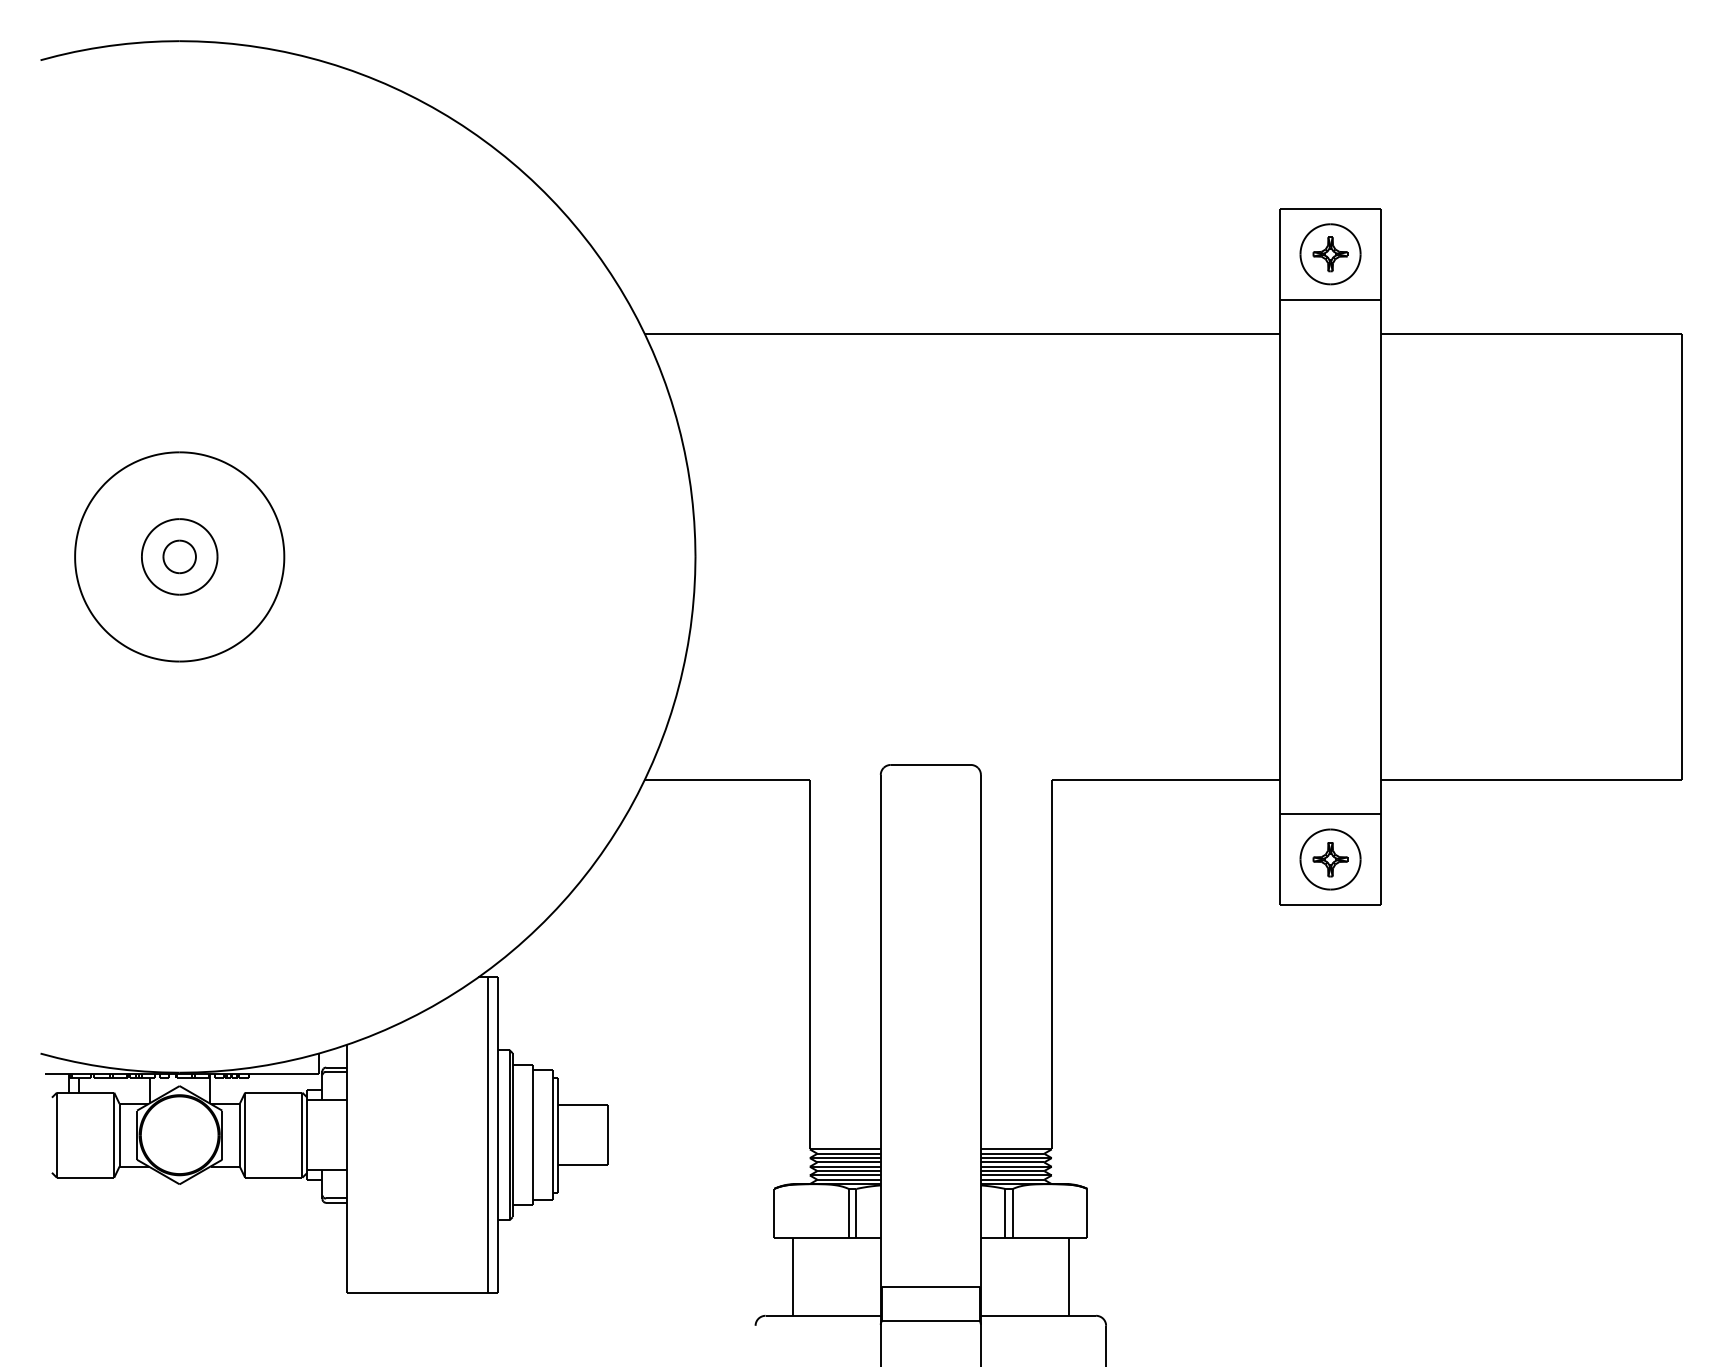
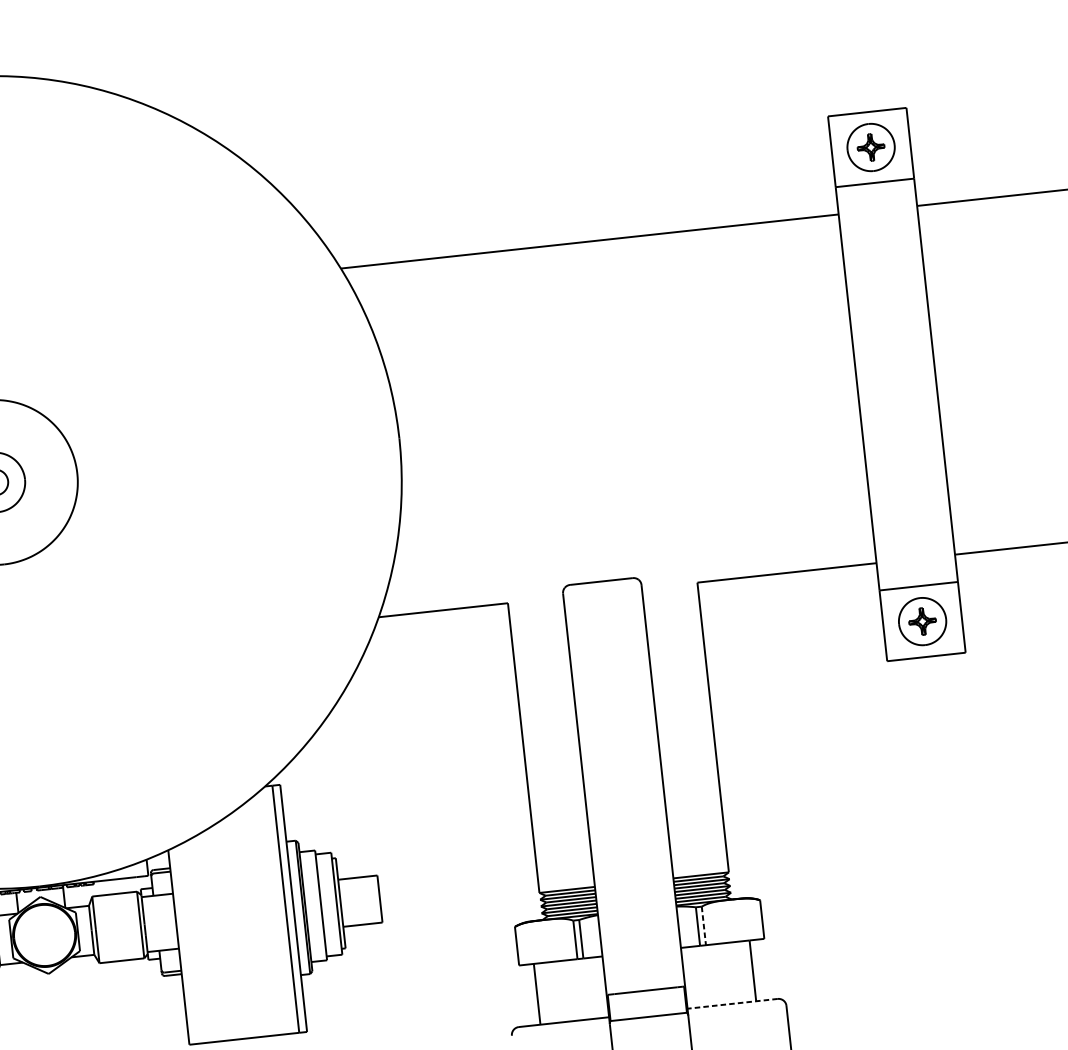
line: (1012, 1213) -> (703, 925), solid -> dashed
line: (1038, 1315) -> (732, 1003), solid -> dashed

